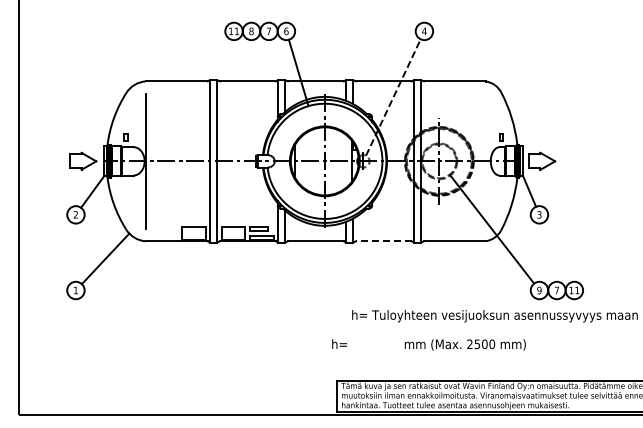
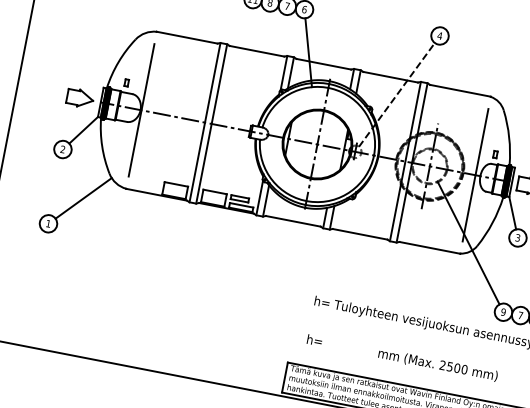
line: (485, 160) -> (475, 174), added
line: (383, 241) -> (359, 234), dashed -> solid
text: (428, 344) -> (401, 357), moved

